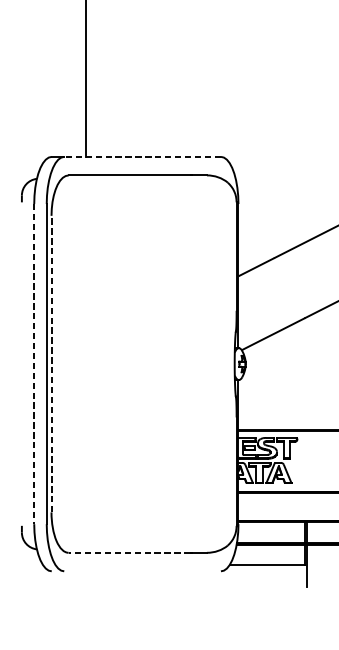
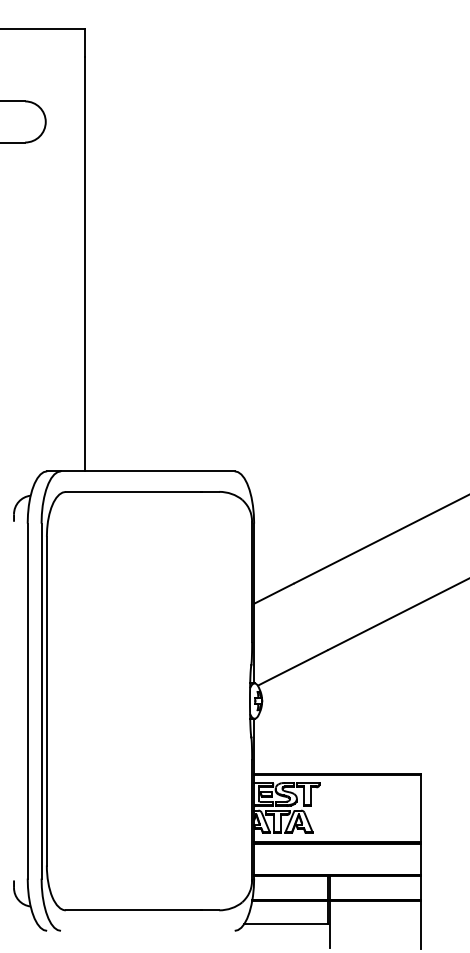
line: (142, 157) -> (147, 471), dashed -> solid
line: (51, 363) -> (46, 700), dashed -> solid
line: (34, 364) -> (27, 701), dashed -> solid
line: (129, 552) -> (133, 910), dashed -> solid

